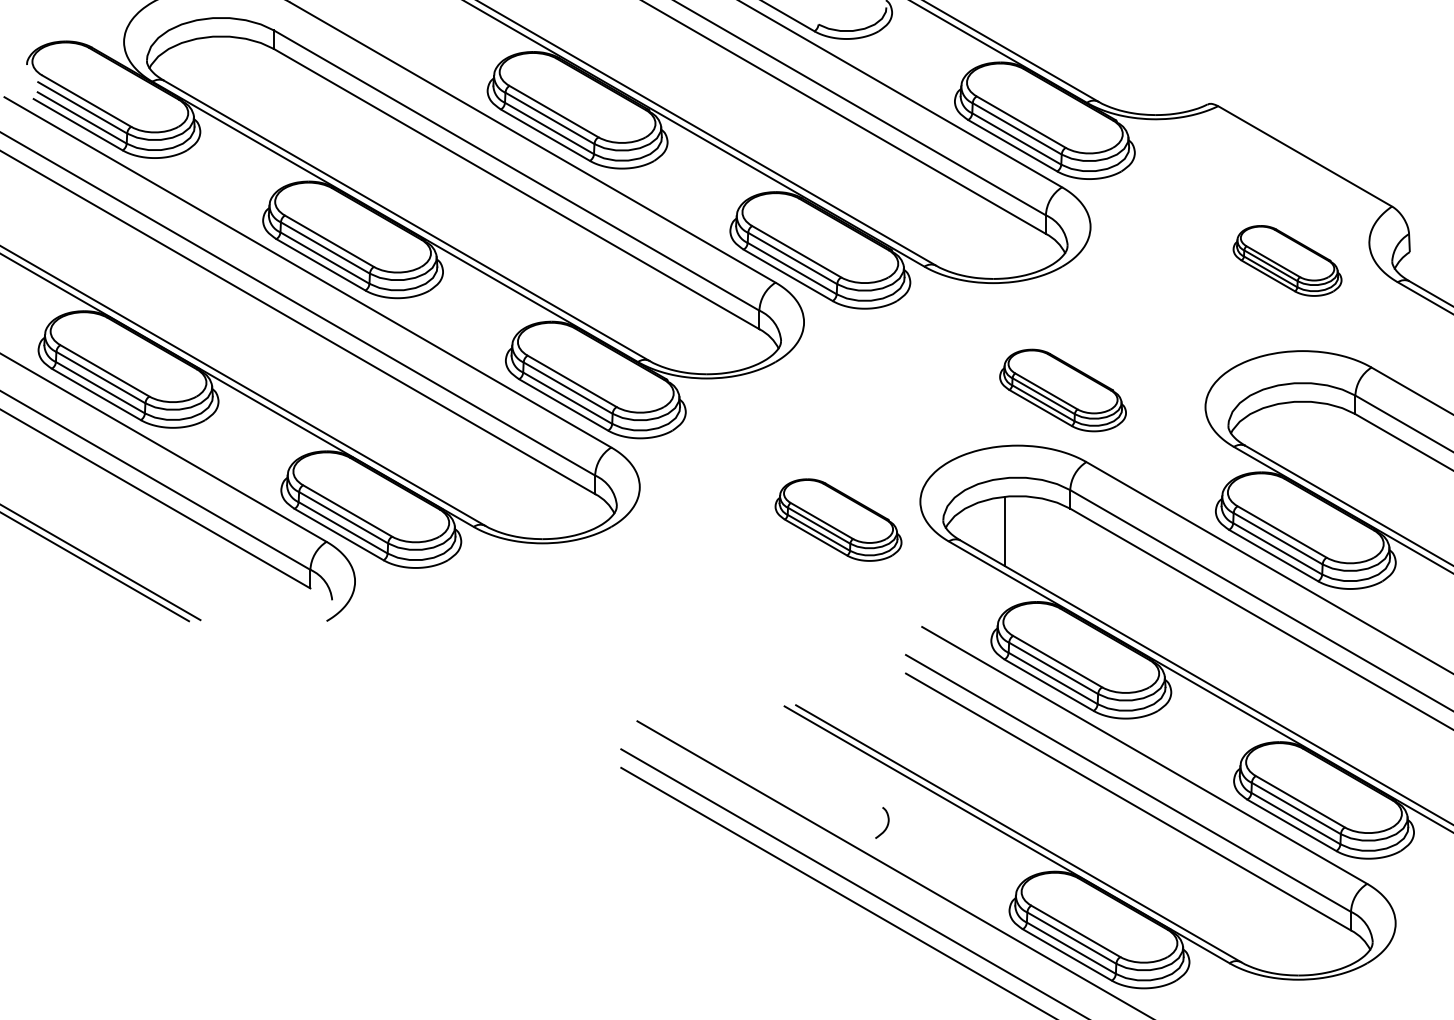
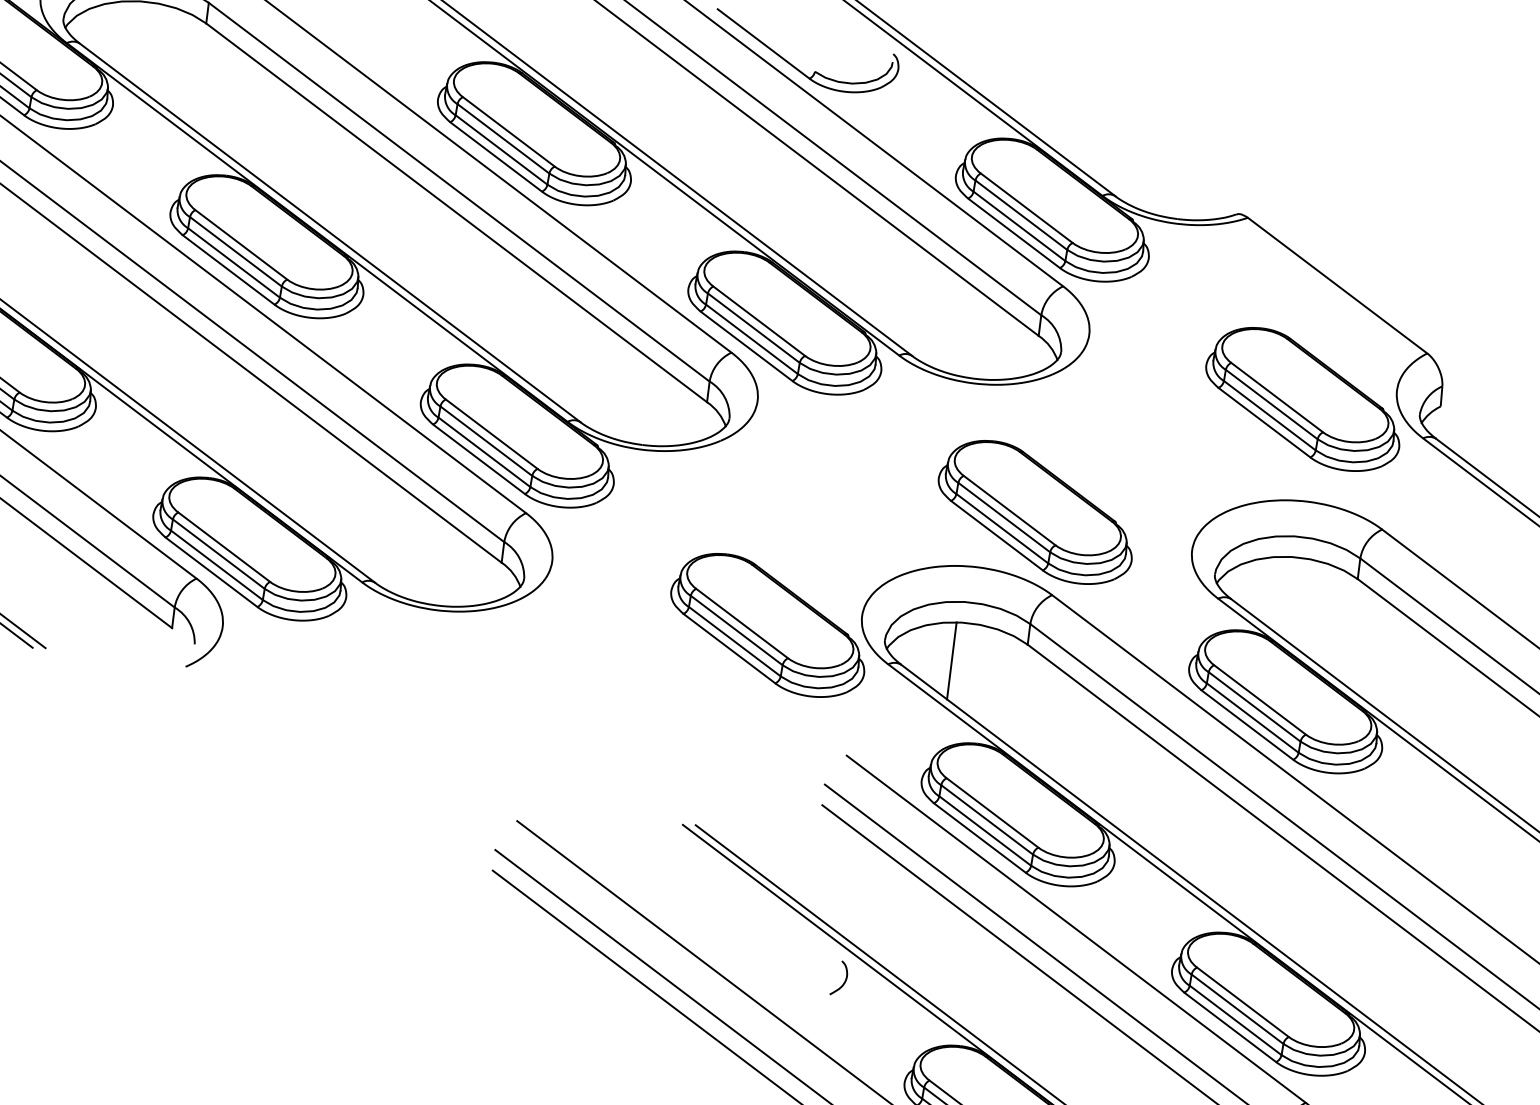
part: (1287, 260) -> (1303, 398), size x1.67
part: (1062, 390) -> (1035, 512), size x1.43
part: (838, 519) -> (768, 624), size x1.43
curve: (887, 822) -> (845, 978), moved

